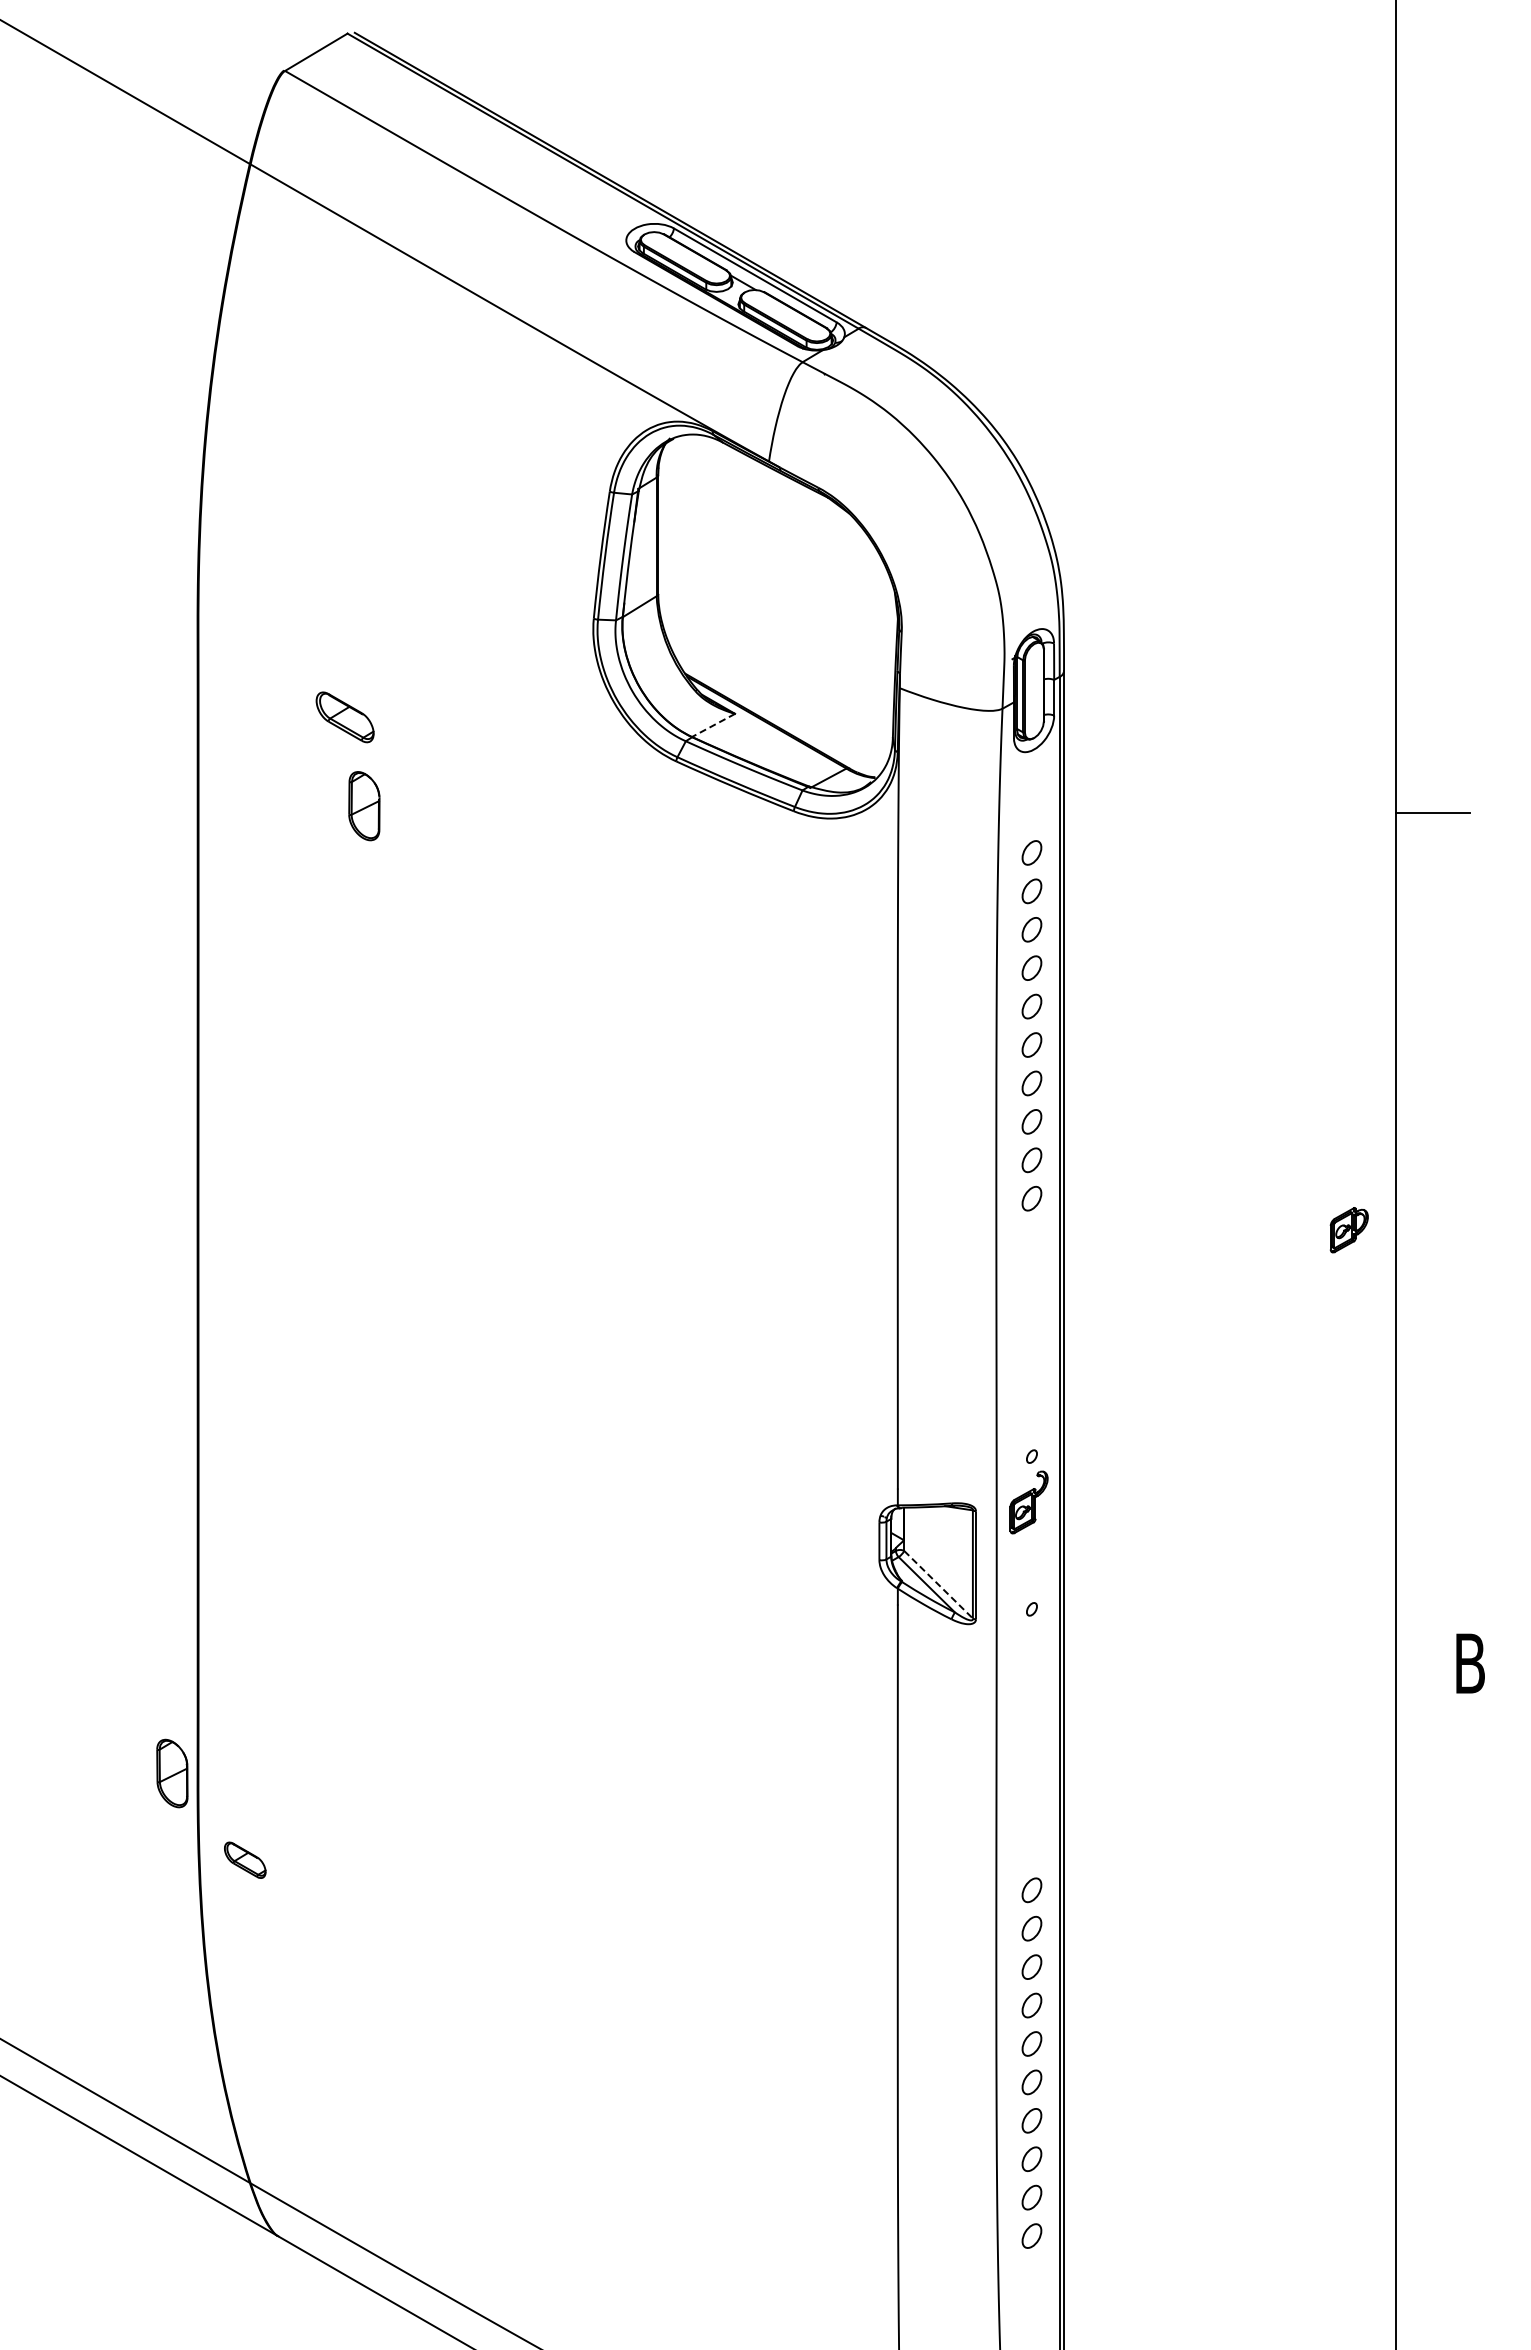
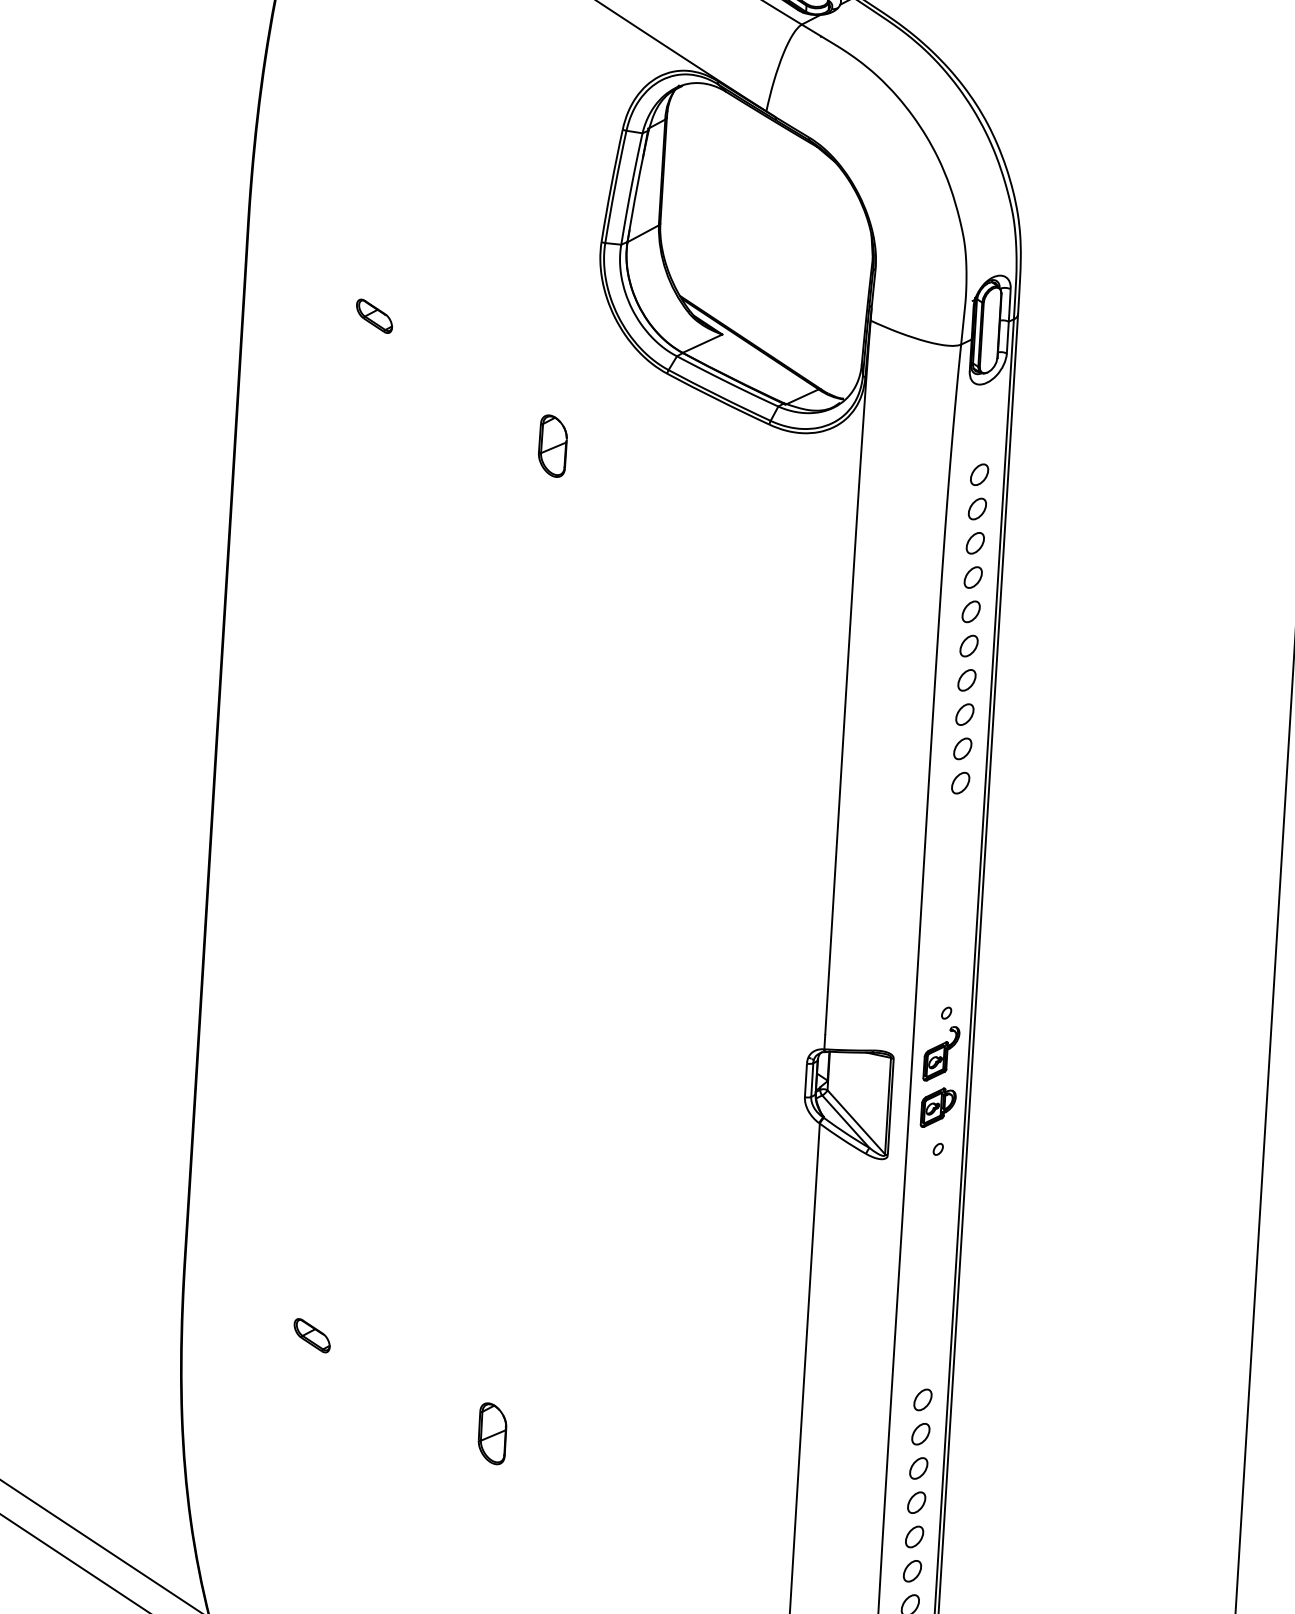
part: (345, 716) -> (374, 315), size x0.71
line: (713, 725) -> (702, 343), dashed -> solid
part: (364, 806) -> (552, 446), moved
part: (1348, 1230) -> (937, 1108), moved
line: (938, 1585) -> (856, 1123), dashed -> solid
part: (172, 1773) -> (492, 1433), moved
part: (245, 1859) -> (312, 1335), moved

